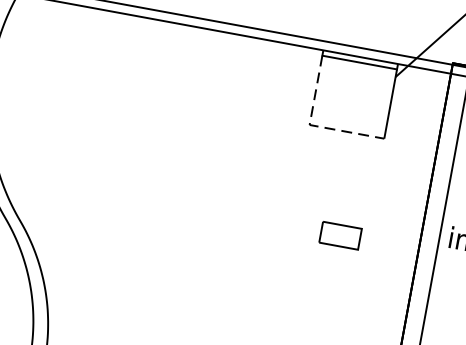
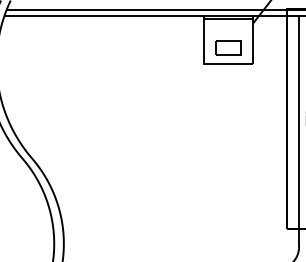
line: (310, 125) -> (204, 64), dashed -> solid
part: (340, 235) -> (228, 47), moved

